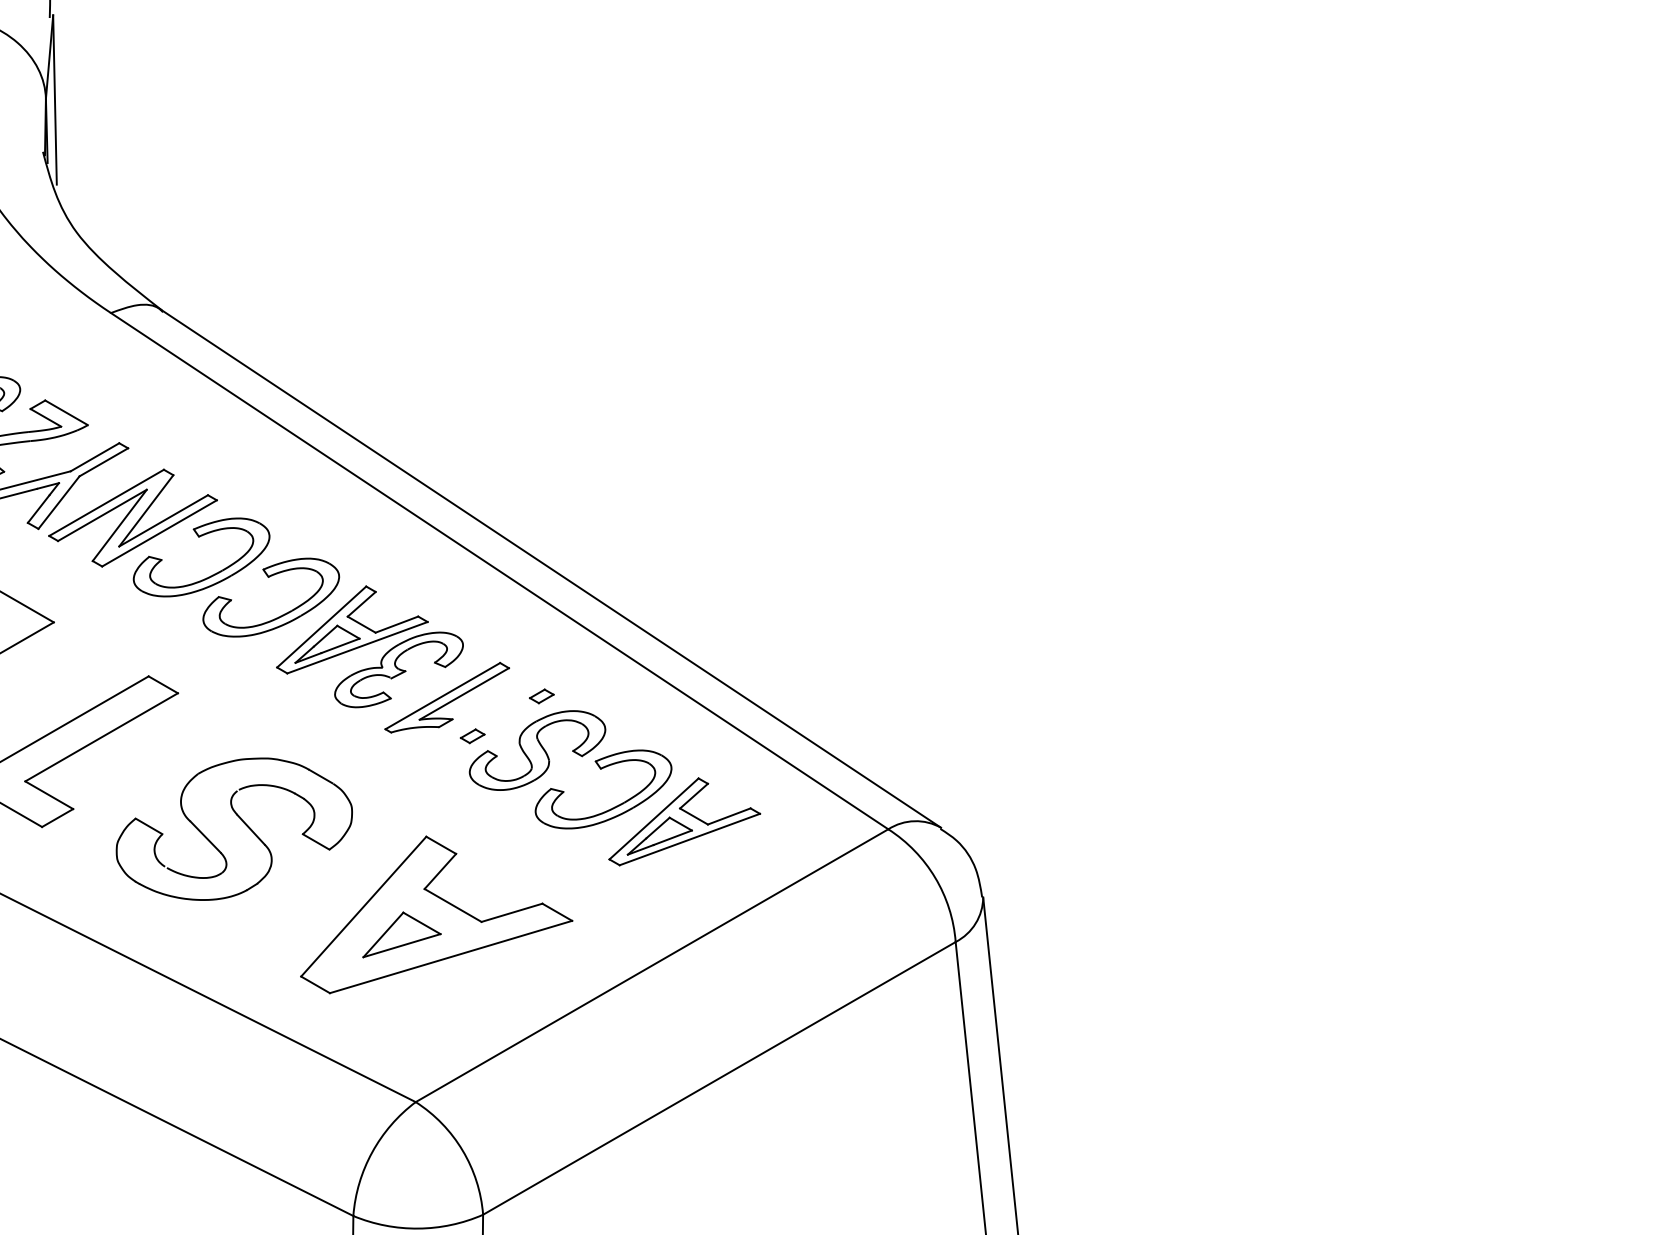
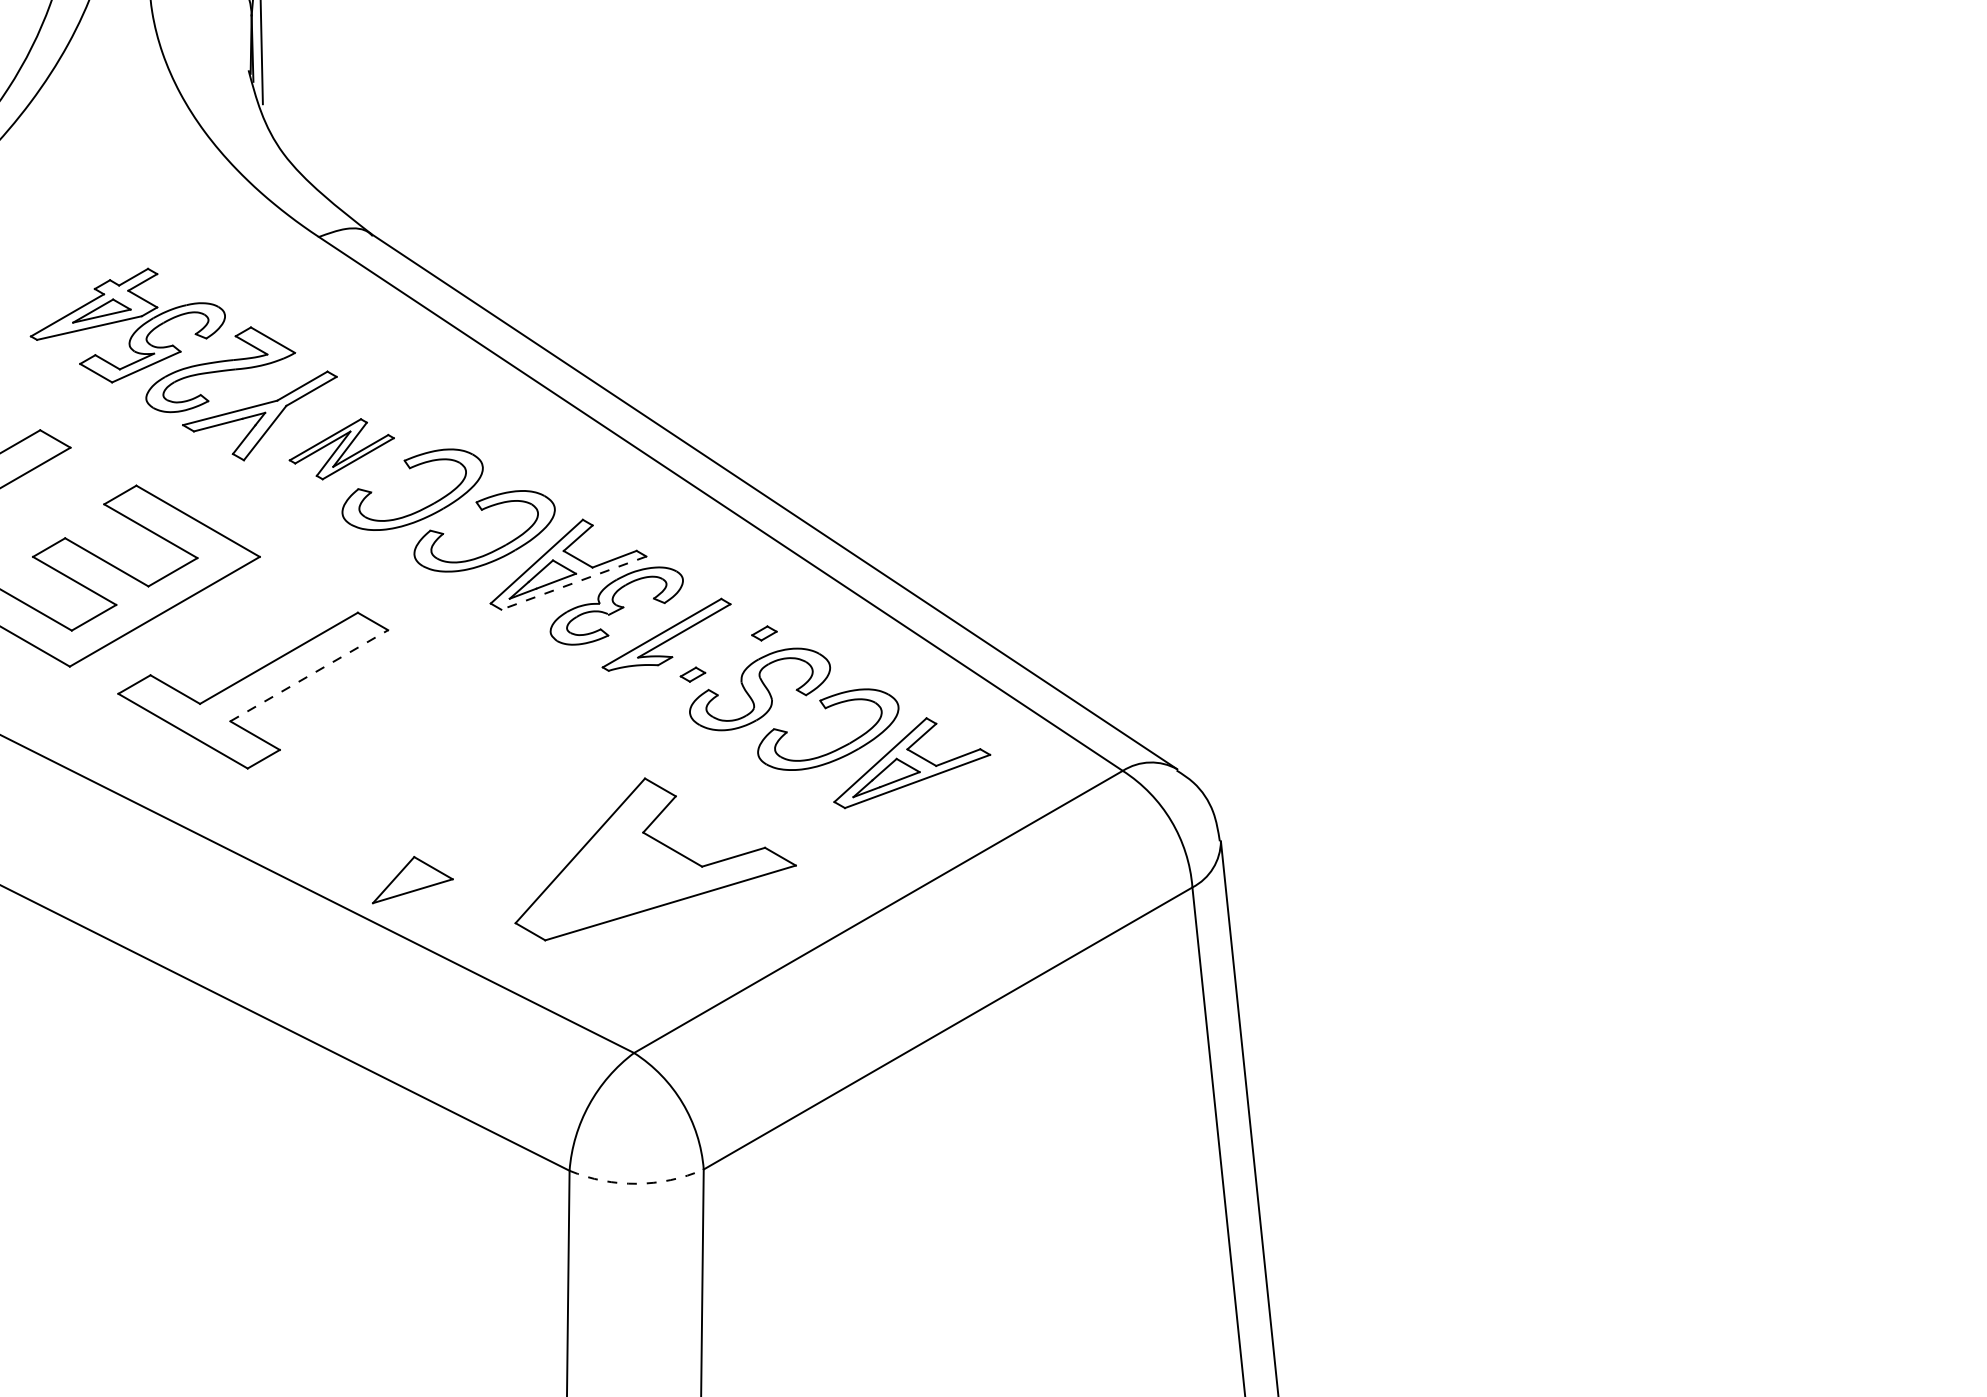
part: (132, 518) -> (341, 449), size x0.6
line: (357, 648) -> (573, 583), solid -> dashed
line: (101, 737) -> (309, 675), solid -> dashed
part: (242, 821) -> (454, 762), removed
part: (401, 935) -> (412, 880), moved
arc: (418, 1228) -> (636, 1183), solid -> dashed

